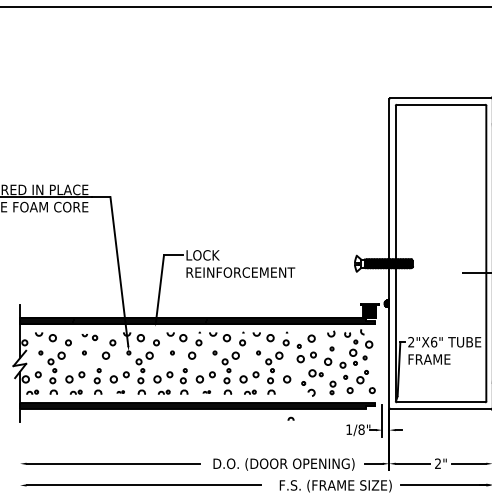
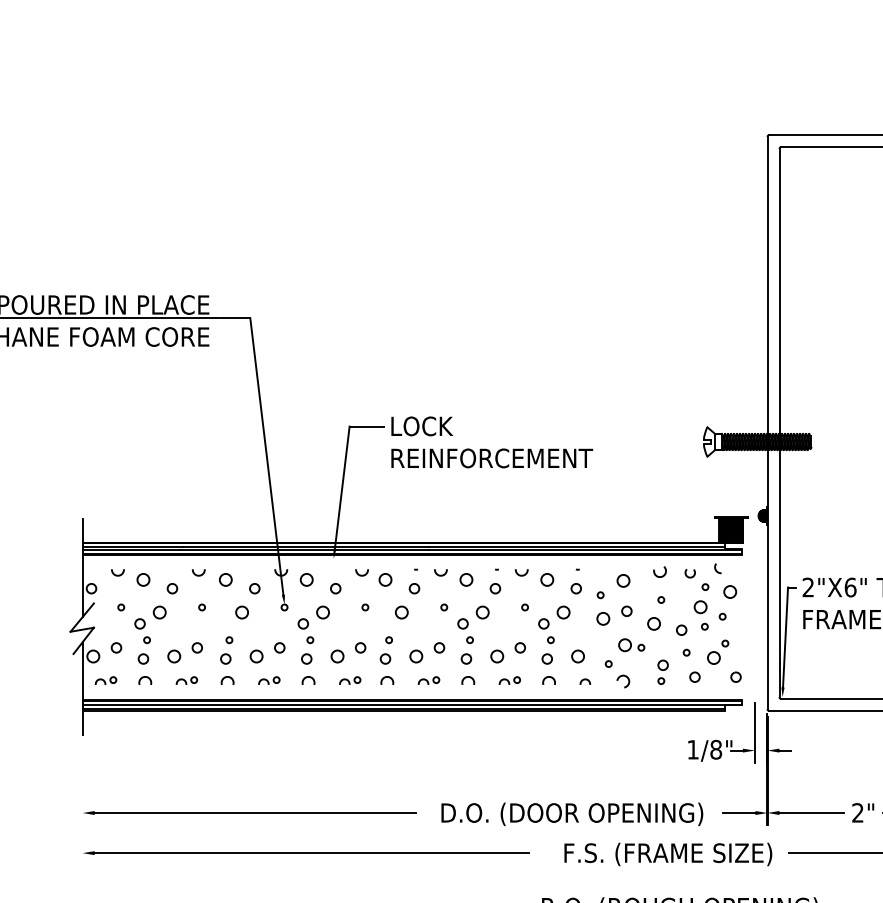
part: (89, 337) -> (211, 578), size x1.43
part: (120, 391) -> (268, 678), size x1.67
part: (206, 391) -> (428, 678), size x1.67
arc: (290, 418) -> (584, 680), moved

